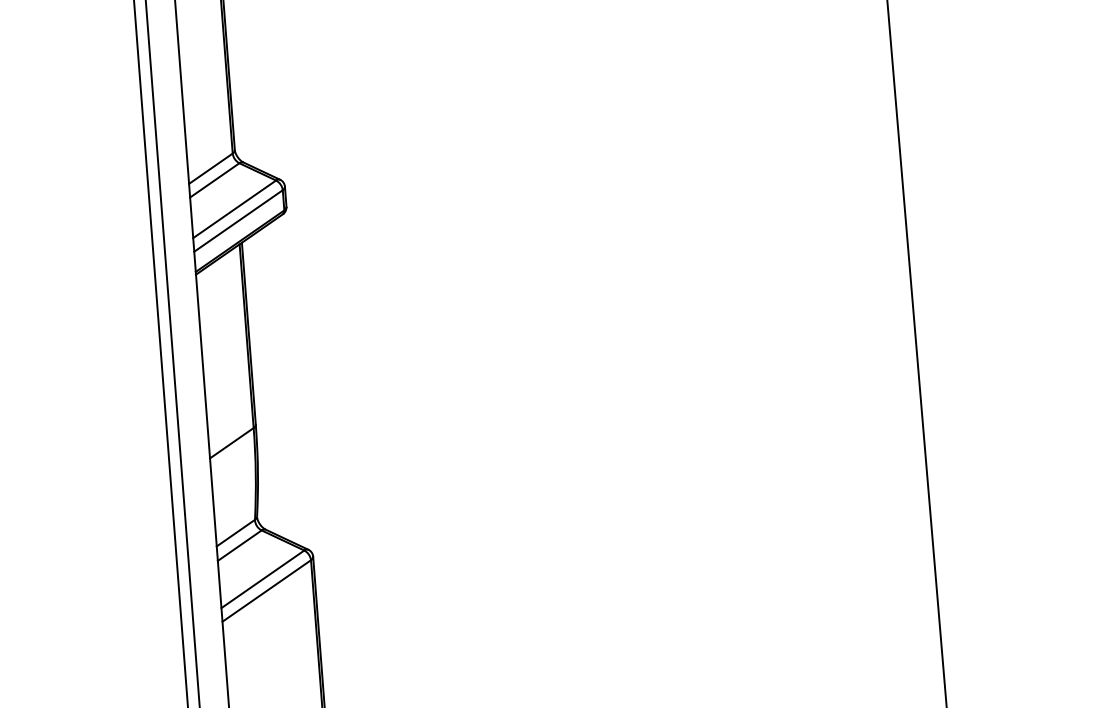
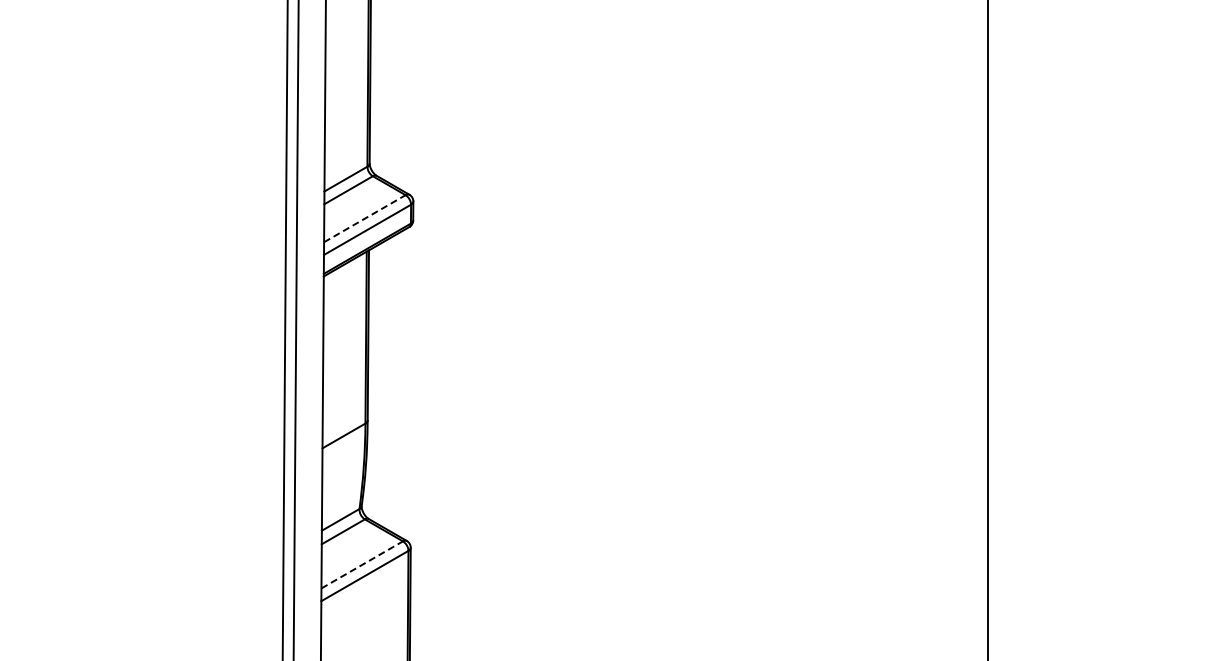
line: (235, 209) -> (365, 218), solid -> dashed
line: (263, 578) -> (362, 564), solid -> dashed

